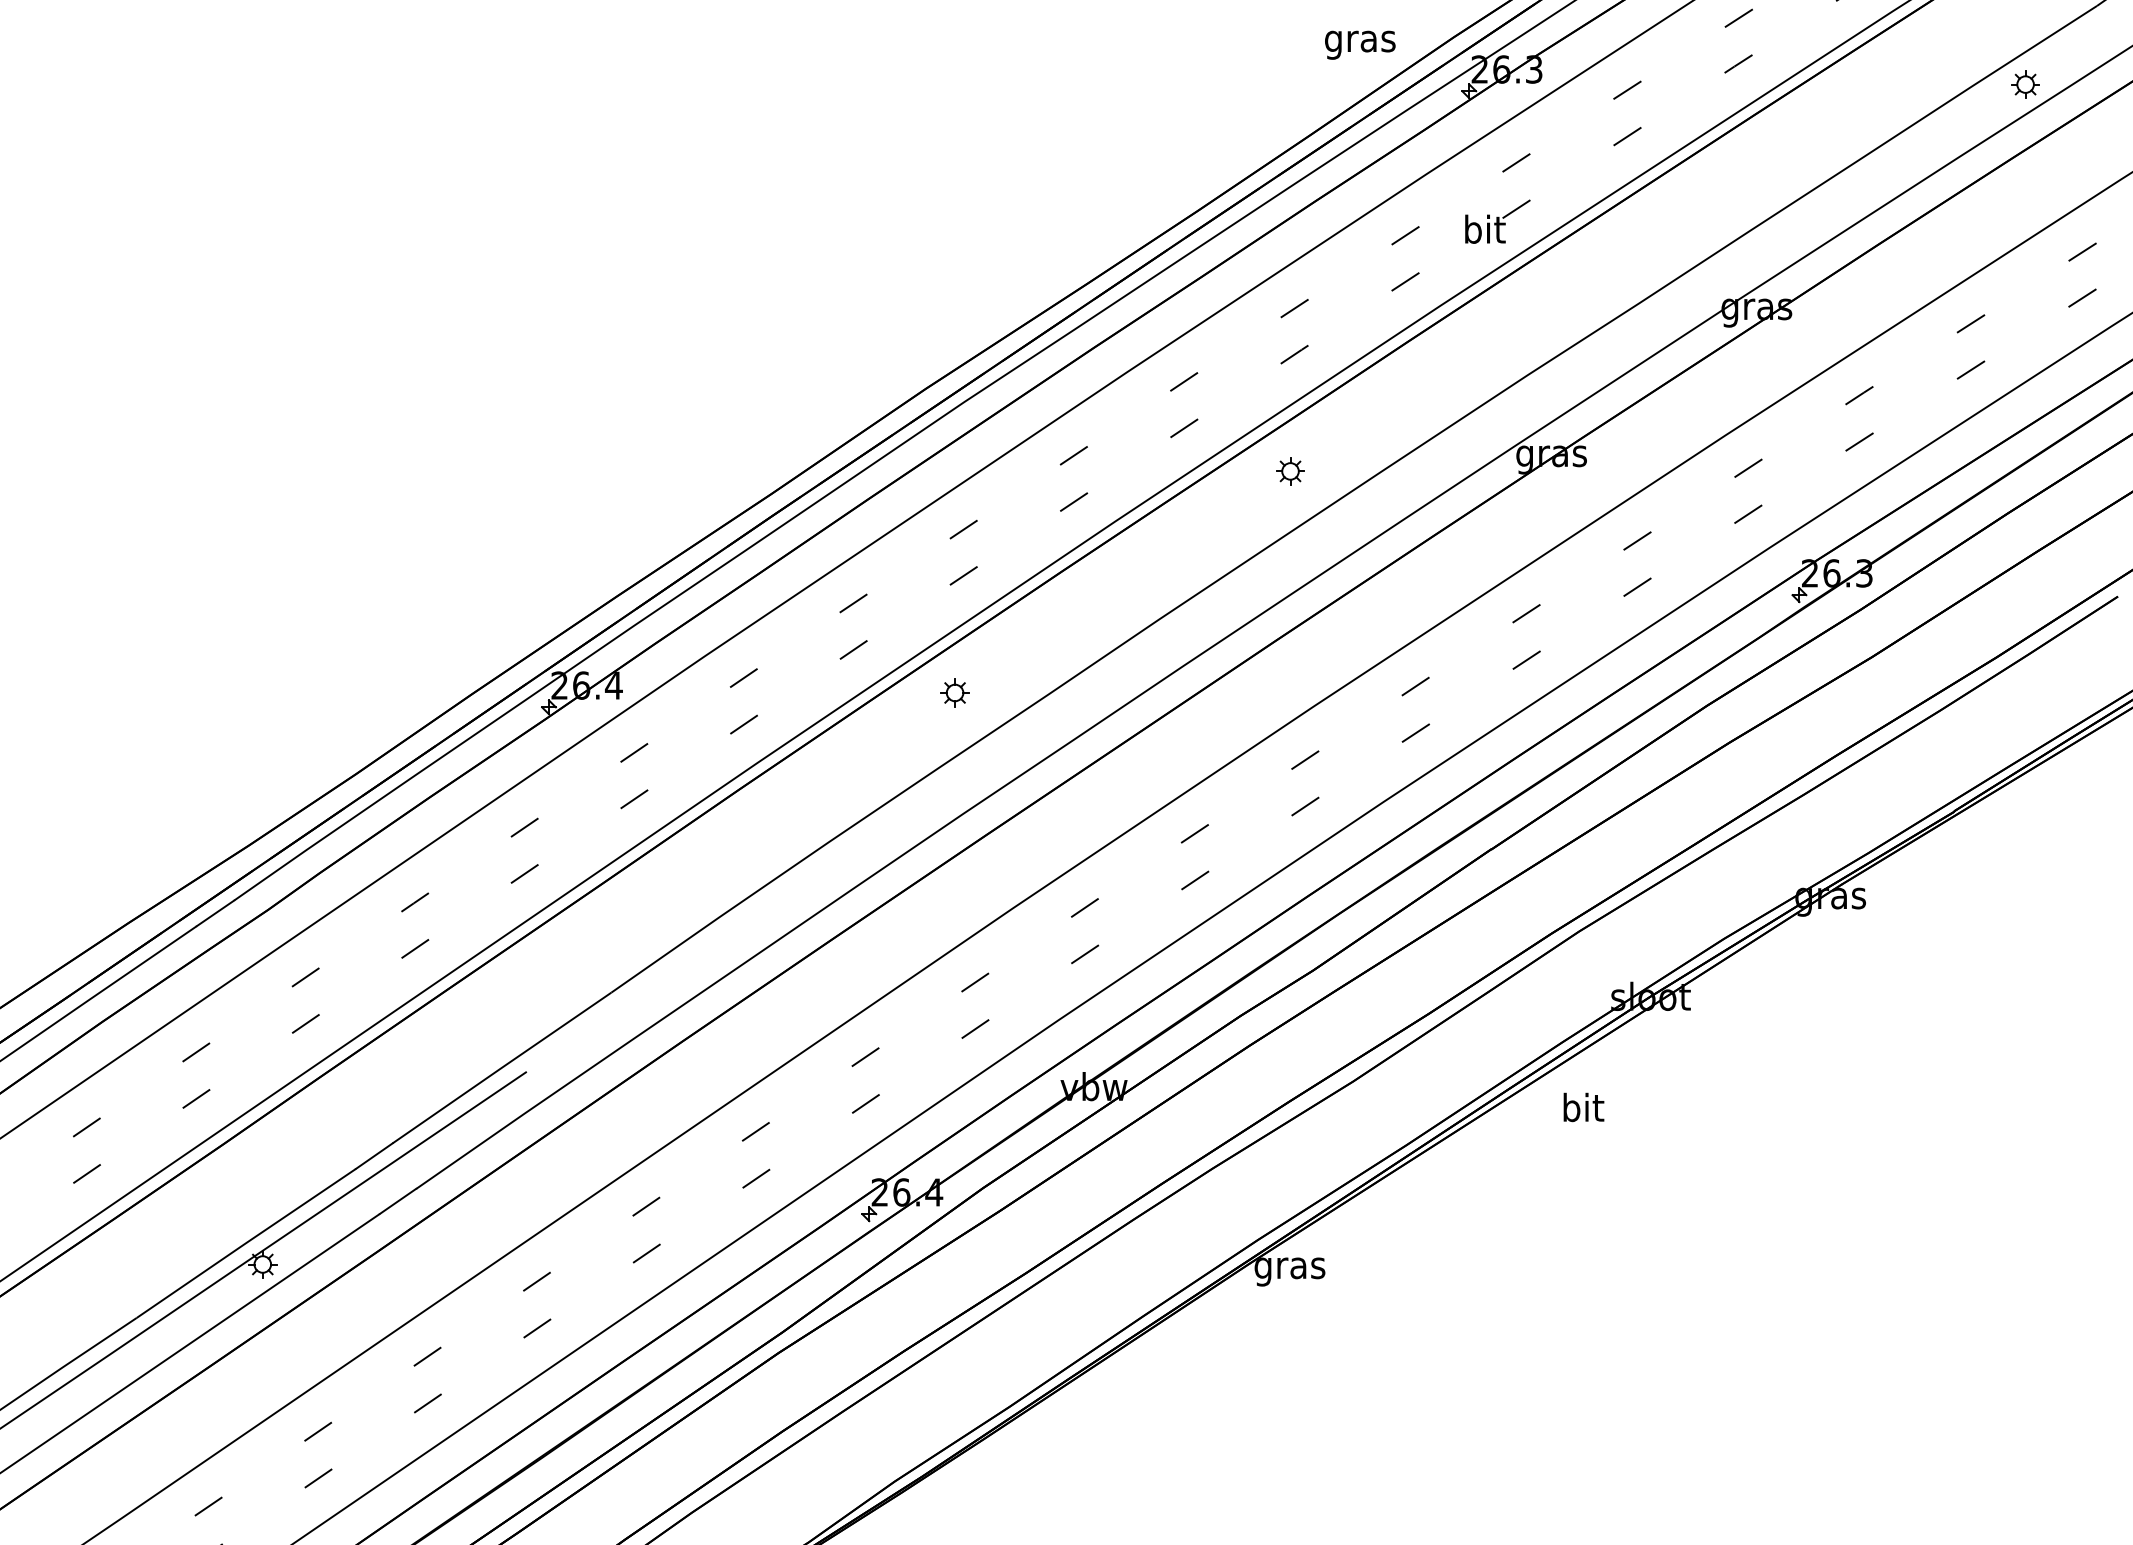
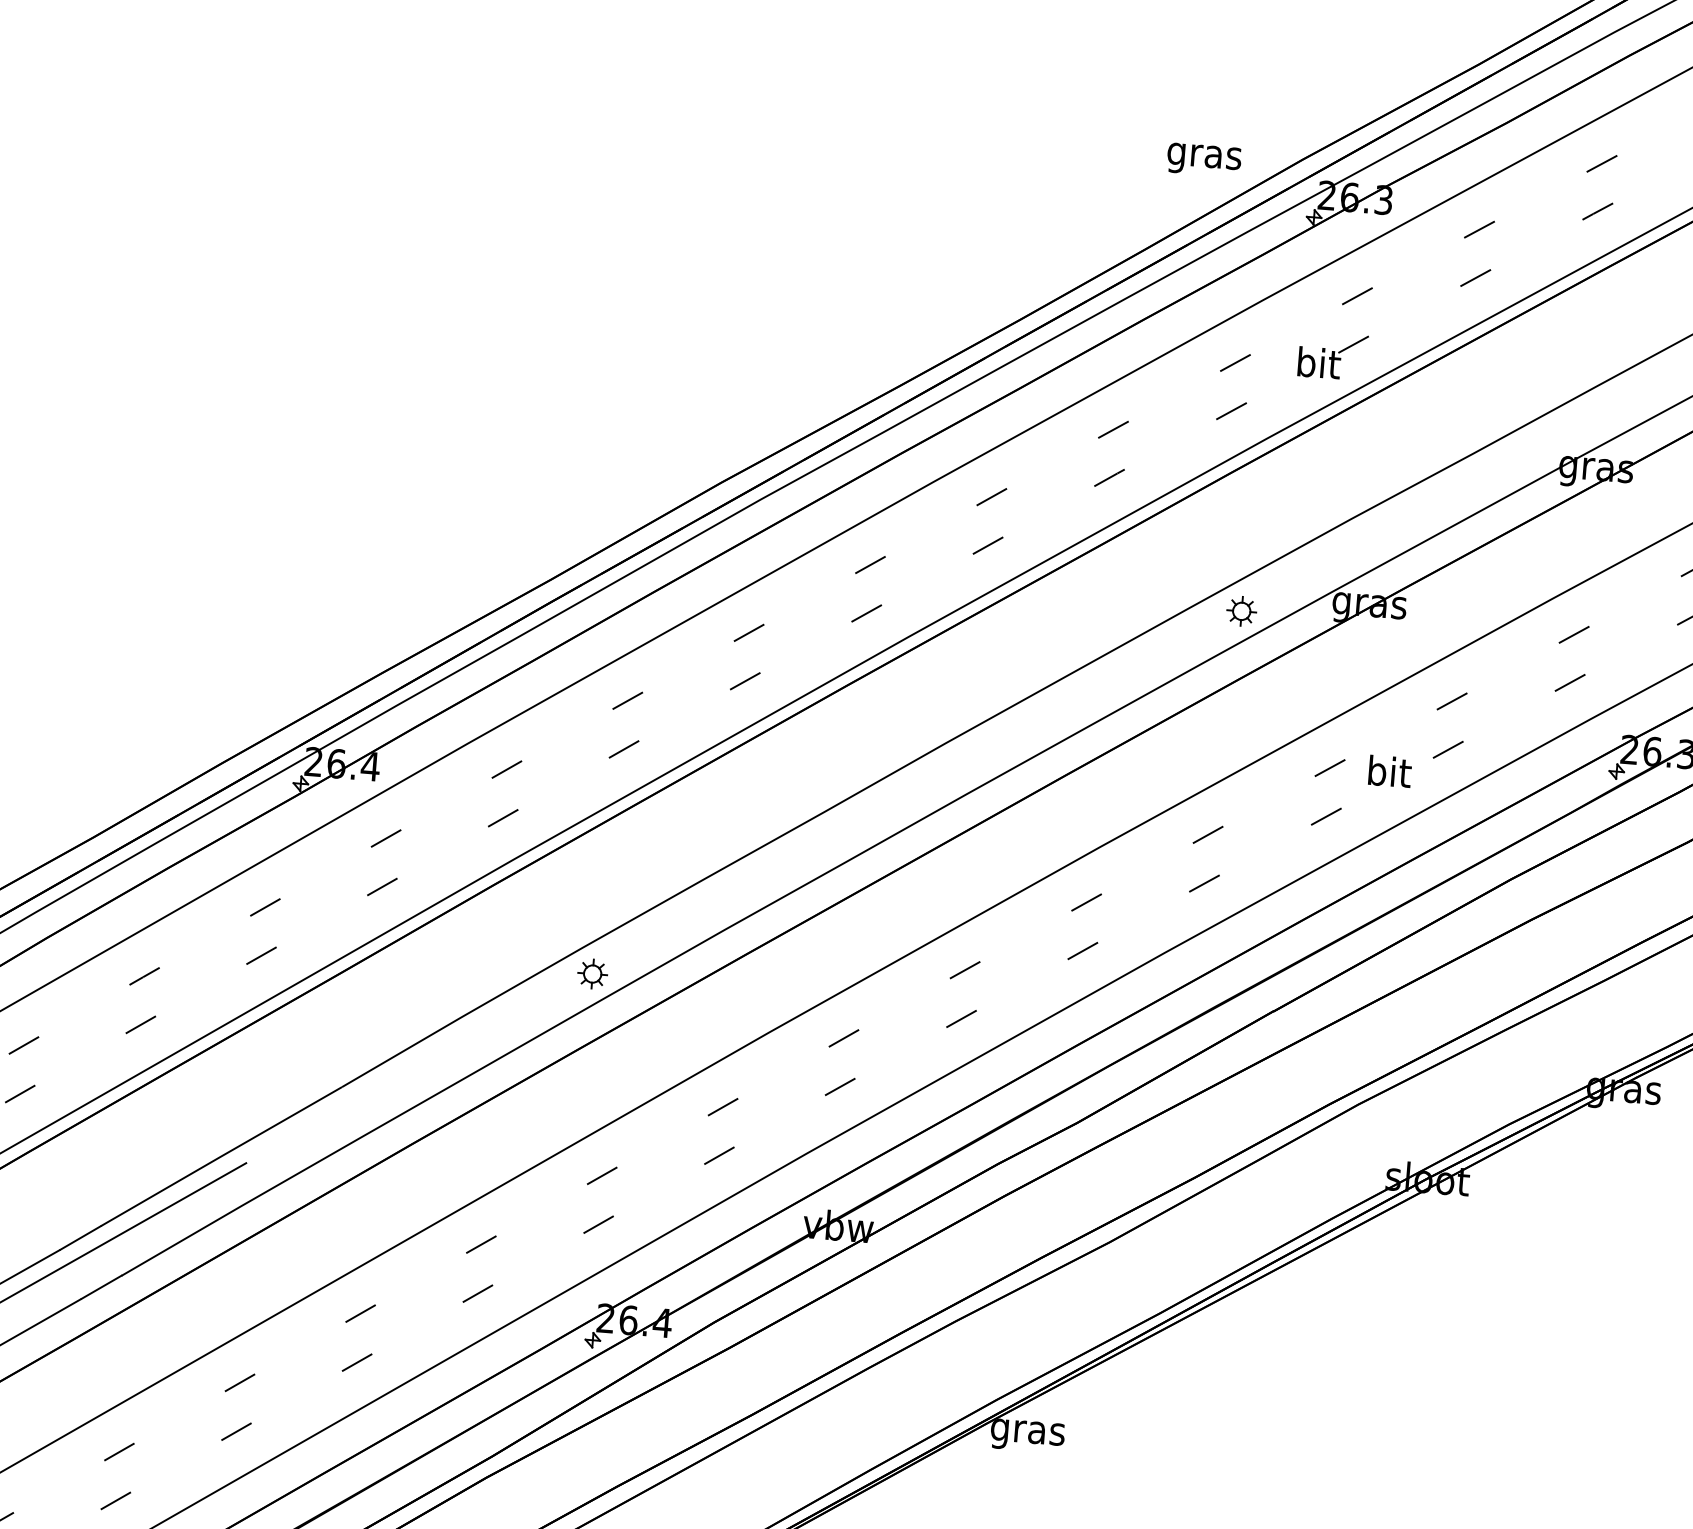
part: (1290, 471) -> (1241, 611), moved
part: (954, 692) -> (592, 973), moved
text: (1583, 1107) -> (1389, 771), moved

